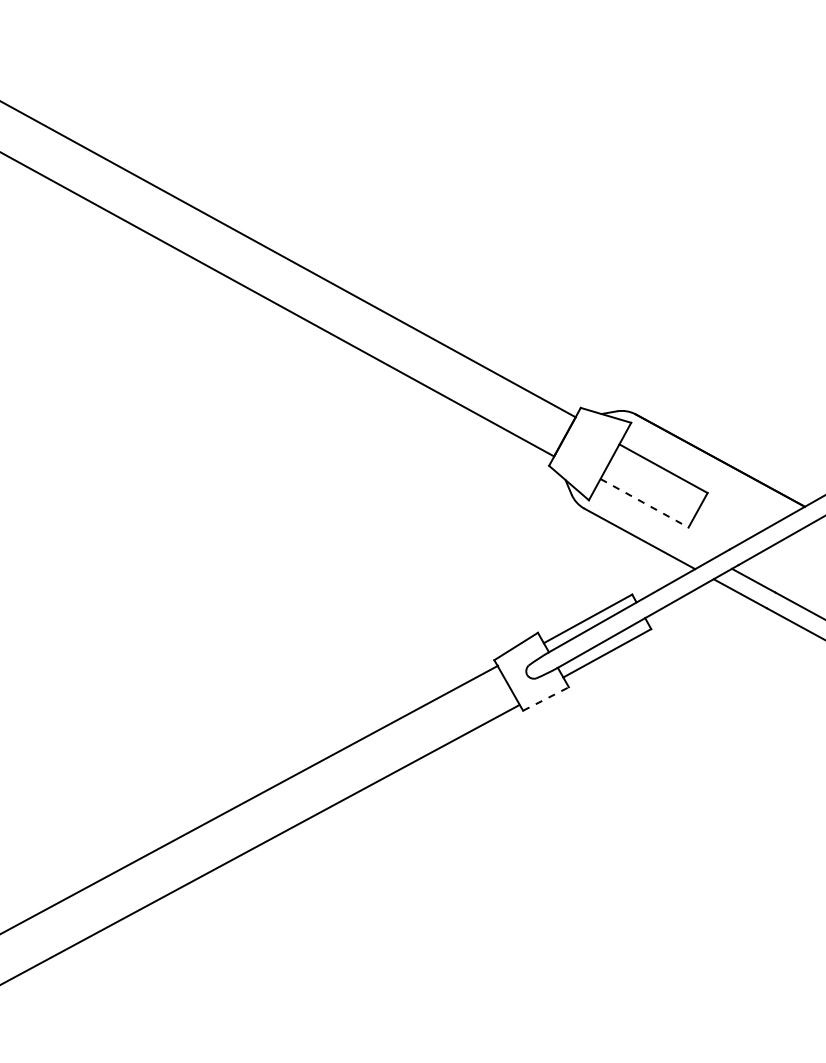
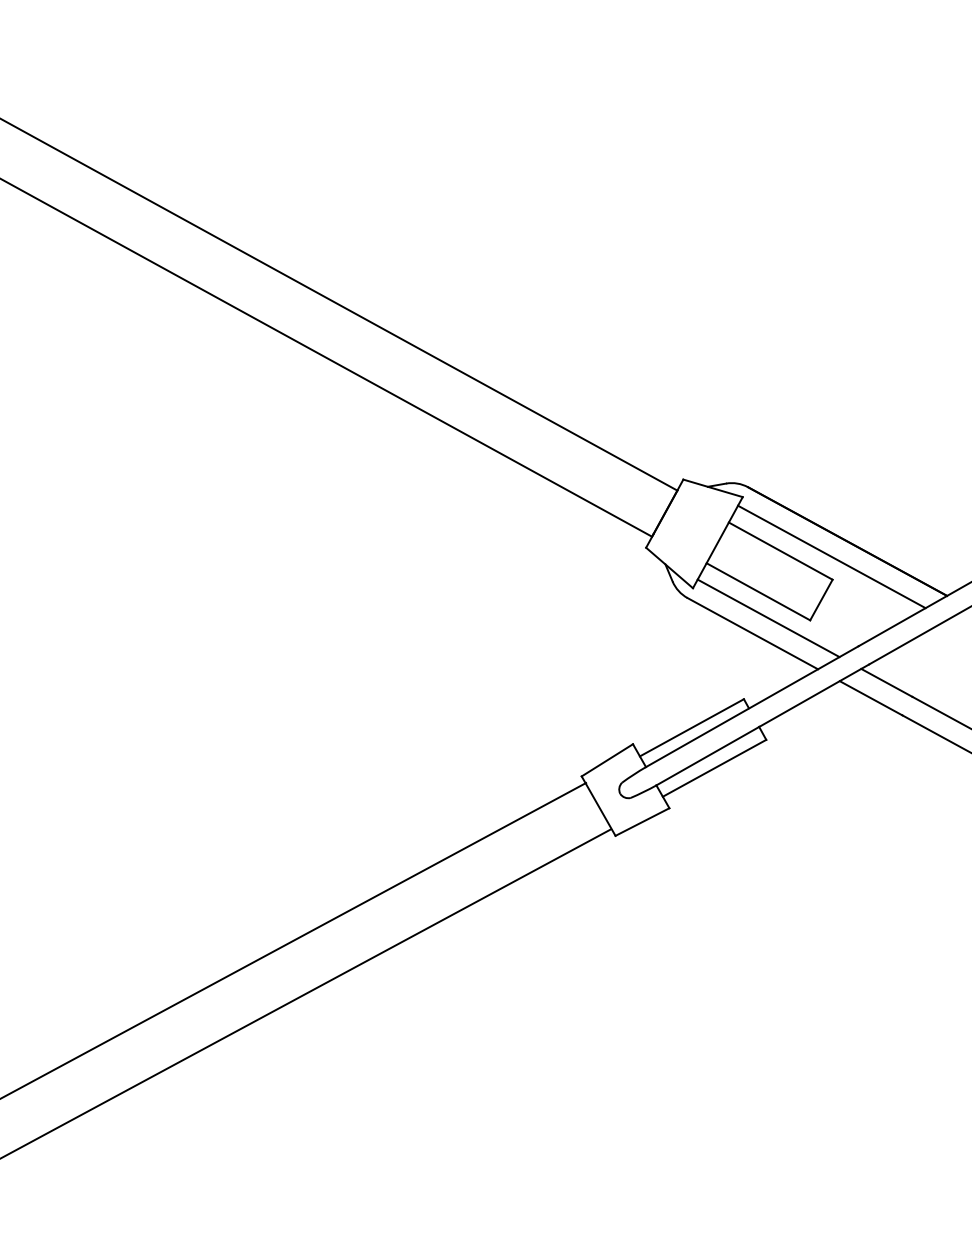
line: (706, 473) -> (831, 556), added
line: (644, 503) -> (758, 592), dashed -> solid
line: (653, 525) -> (768, 618), added
line: (546, 698) -> (642, 821), dashed -> solid

